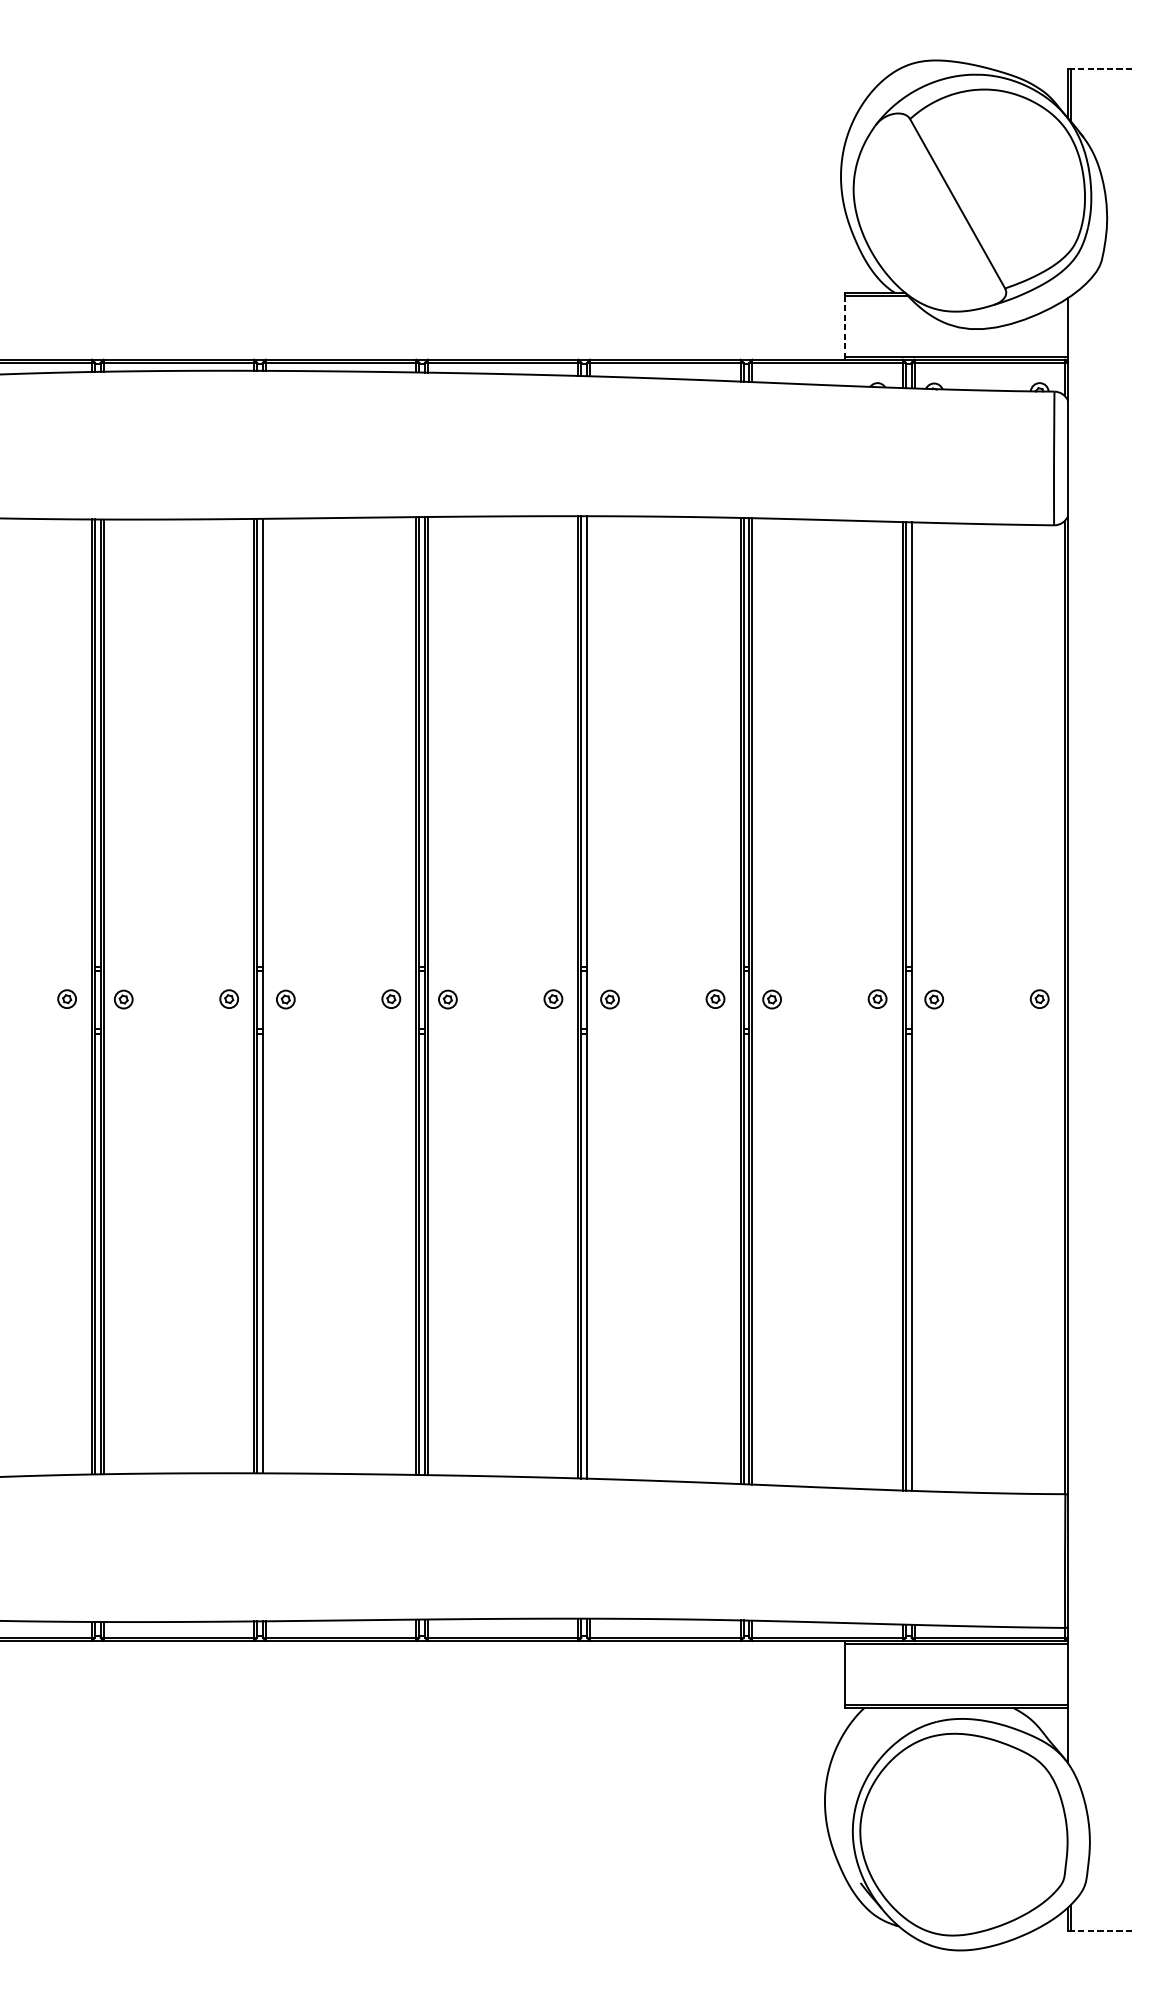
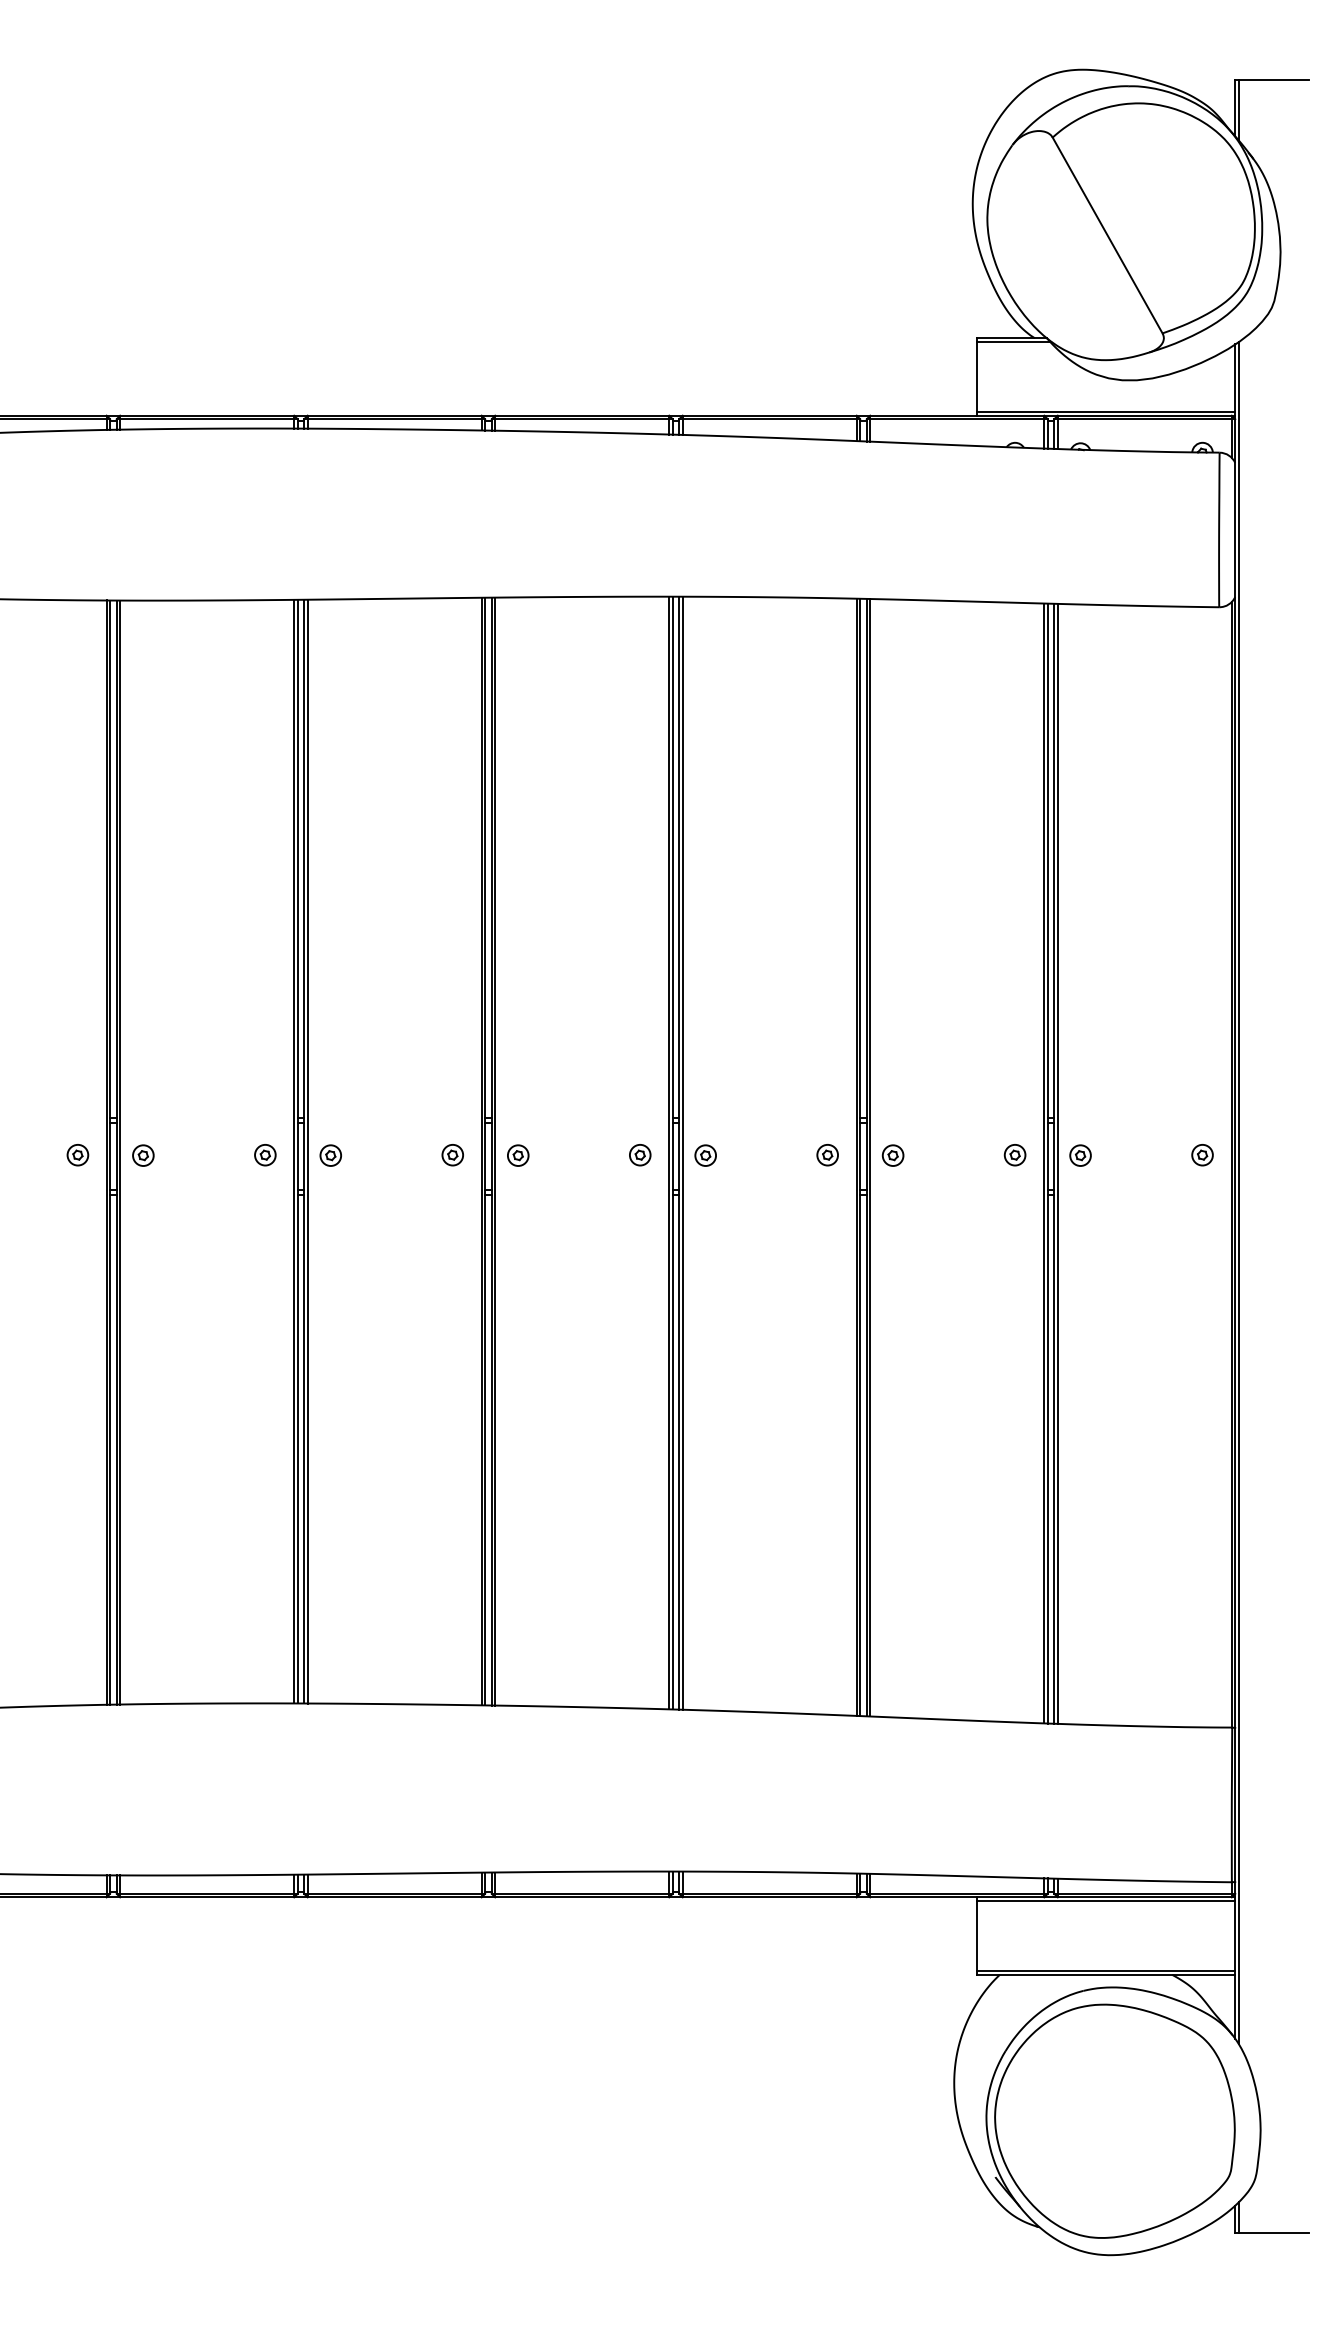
line: (1101, 68) -> (1273, 79), dashed -> solid
line: (844, 326) -> (976, 377), dashed -> solid
line: (265, 995) -> (307, 1151), added
line: (589, 996) -> (682, 1152), added
line: (914, 1006) -> (1057, 1163), added
line: (1070, 1031) -> (1238, 1192), added
line: (1101, 1931) -> (1273, 2233), dashed -> solid

